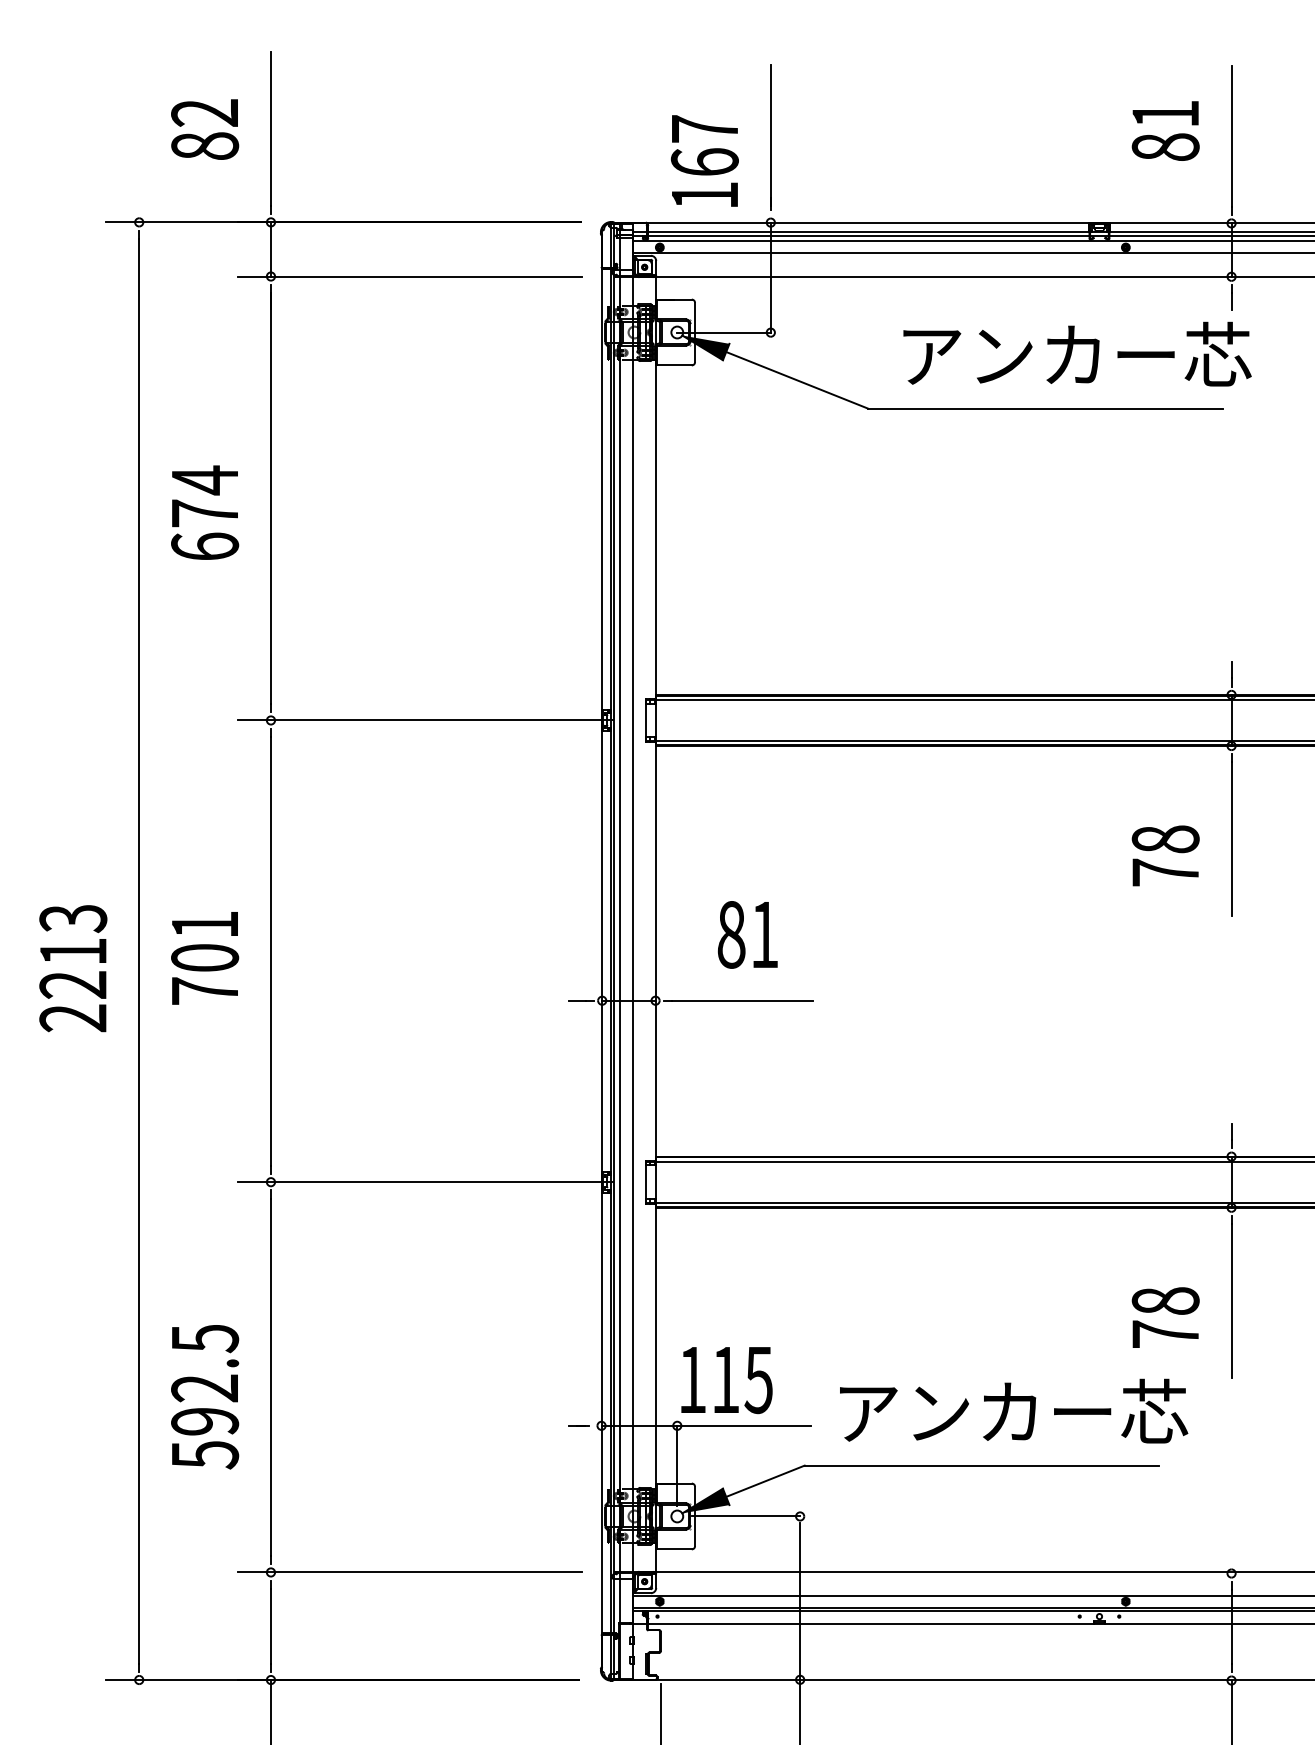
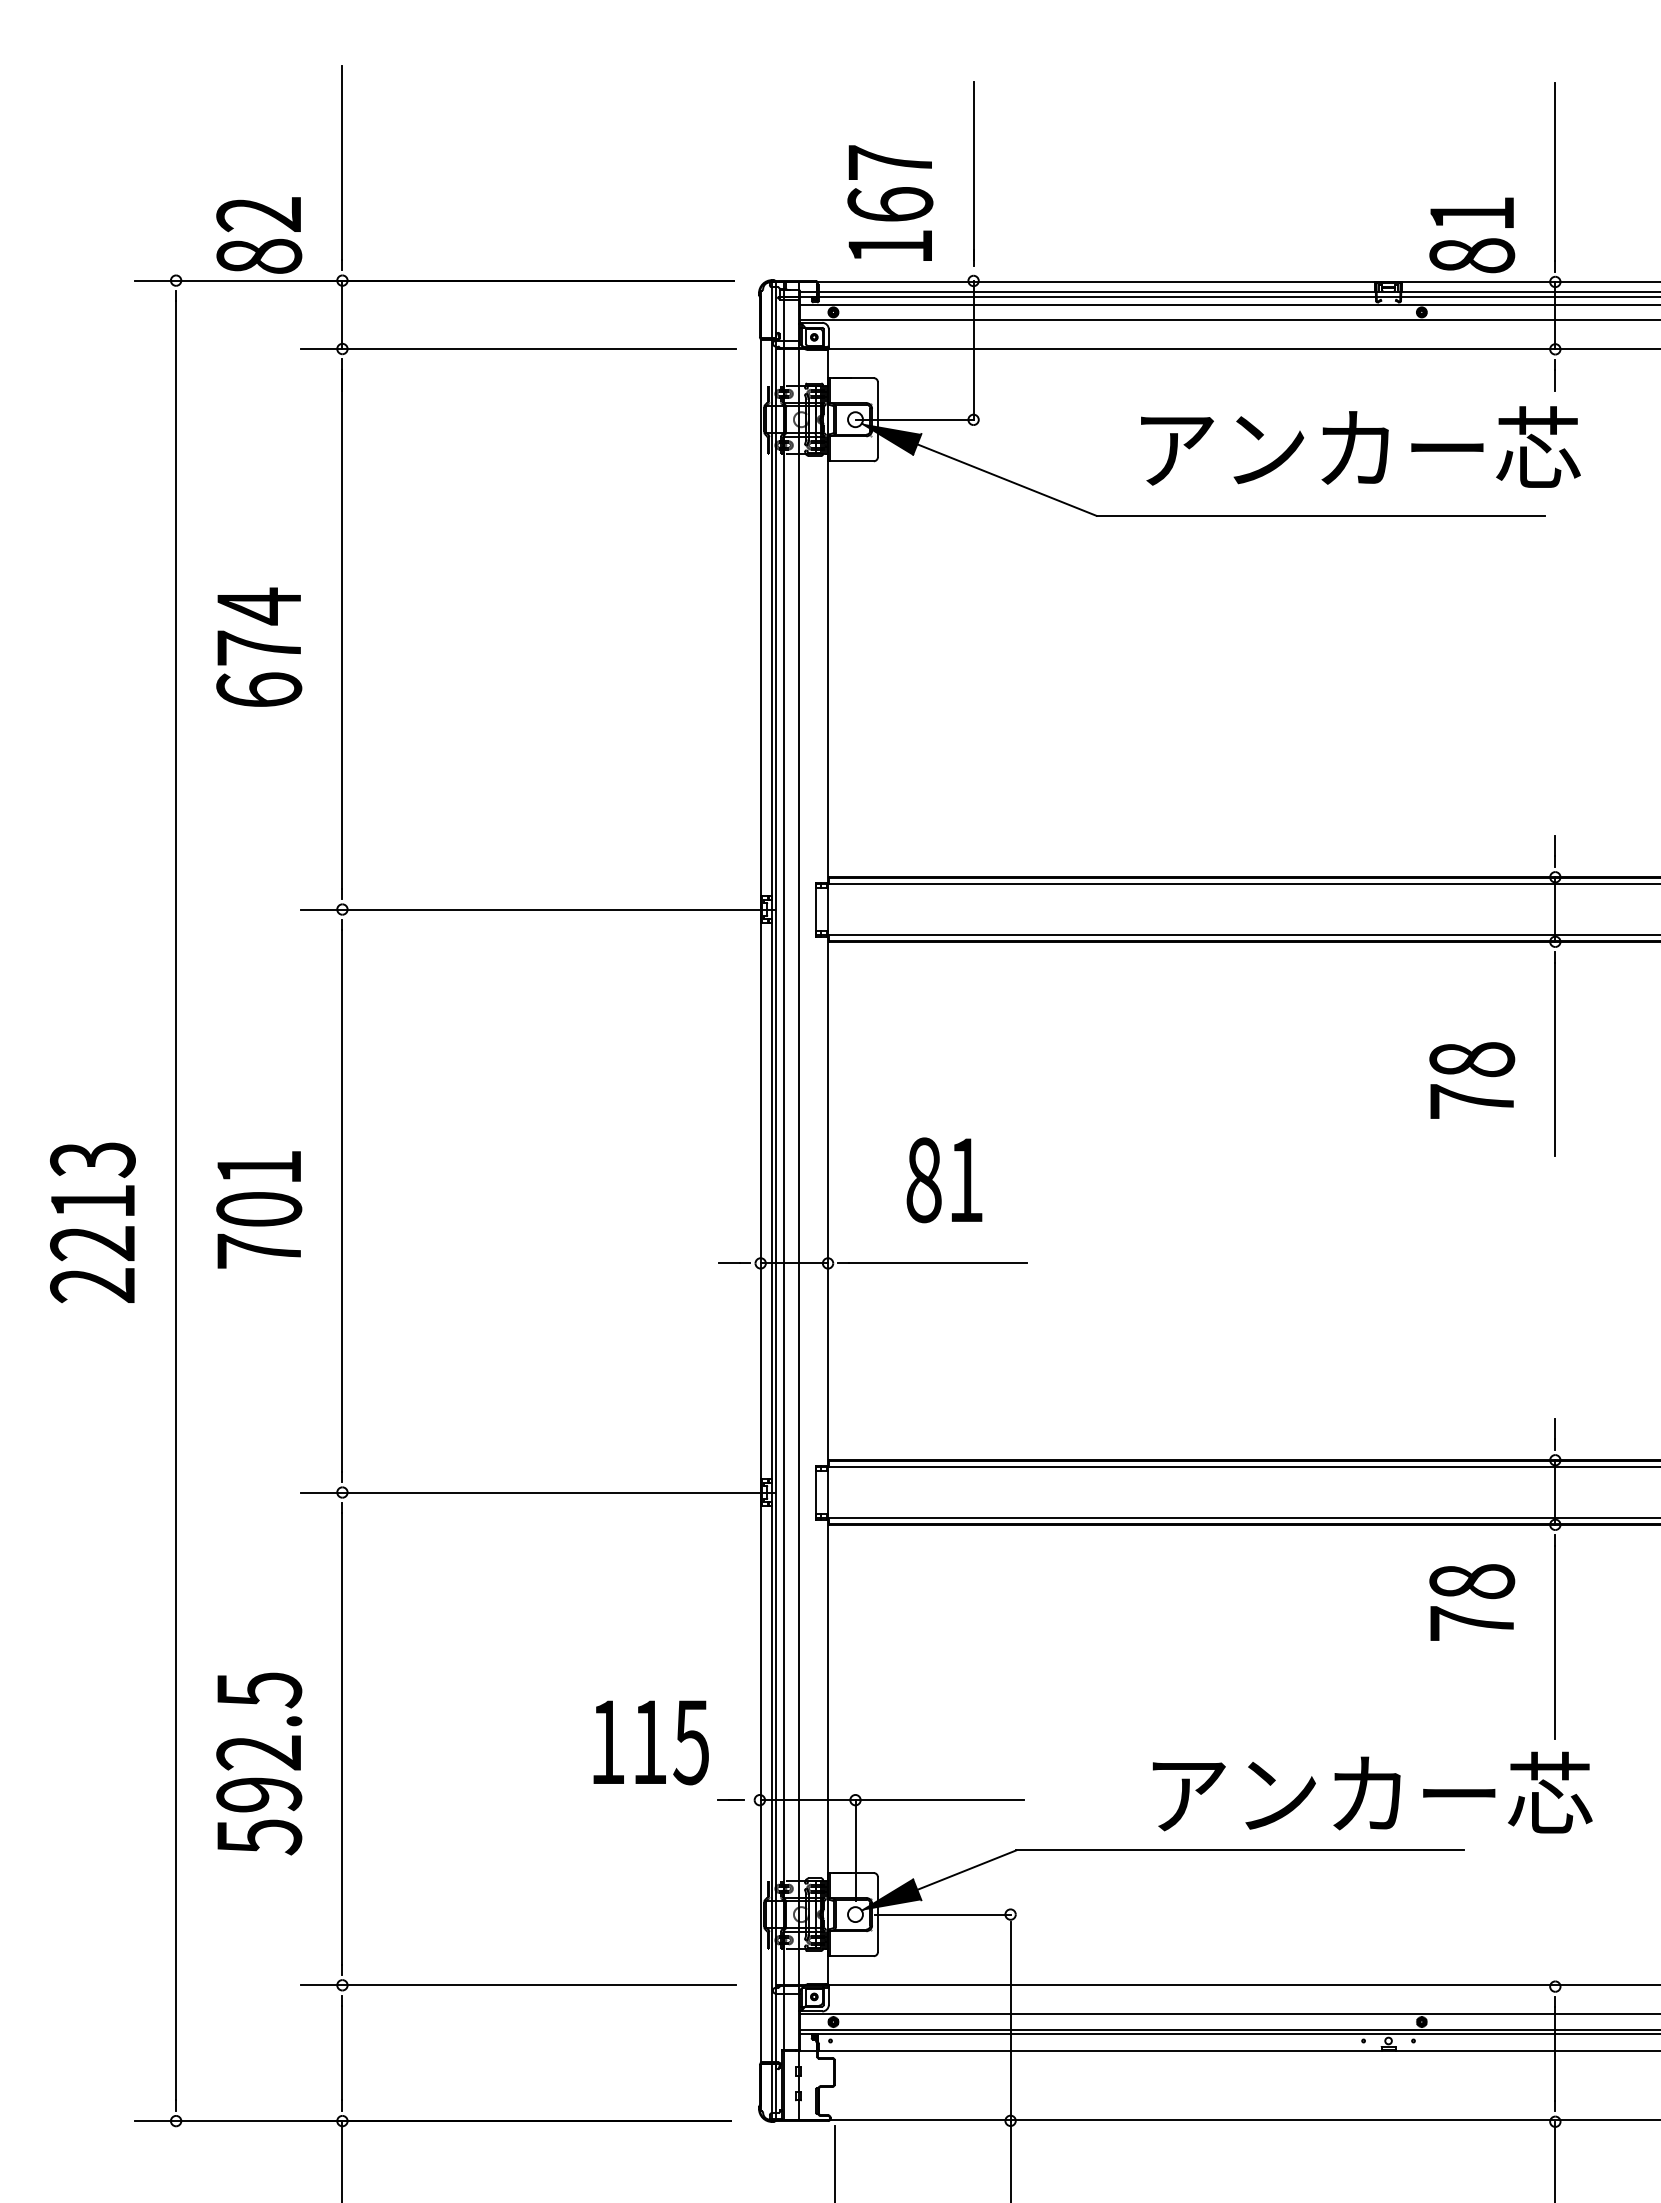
text: (205, 129) -> (259, 235), moved
text: (1165, 131) -> (1472, 235), moved
text: (1165, 1317) -> (1472, 1602), moved
text: (726, 1380) -> (650, 1742), moved
text: (1013, 1411) -> (1372, 1792), moved

